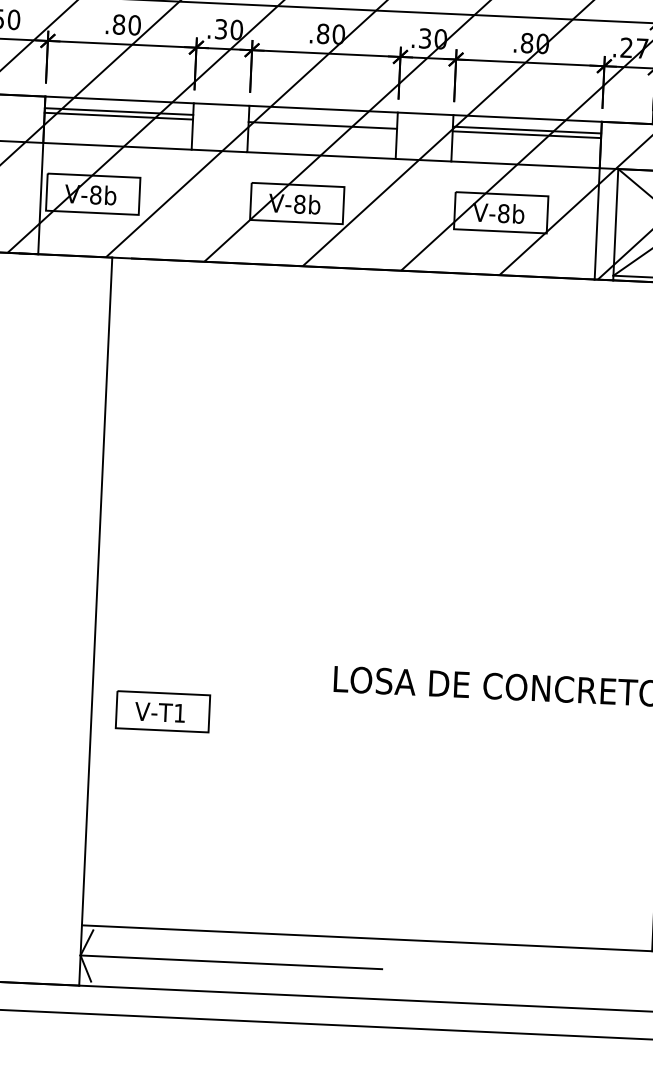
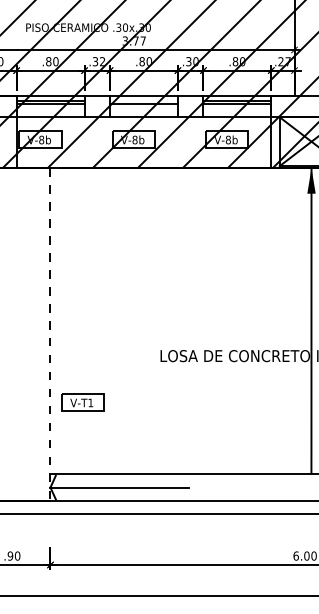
text: (236, 29) -> (102, 61), .30 -> .32
line: (95, 620) -> (50, 334), solid -> dashed
part: (161, 711) -> (82, 402), moved

